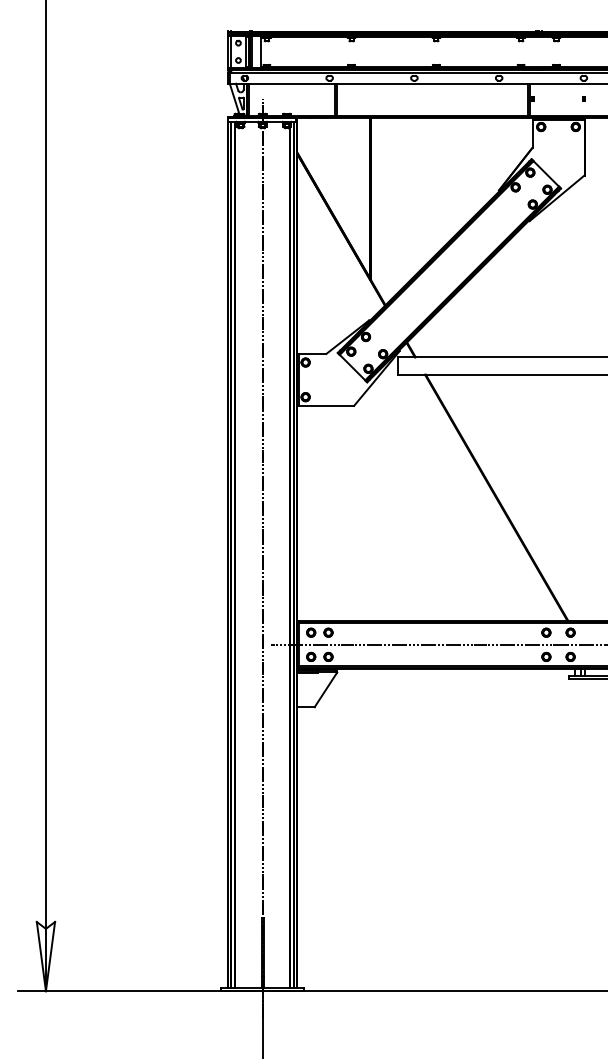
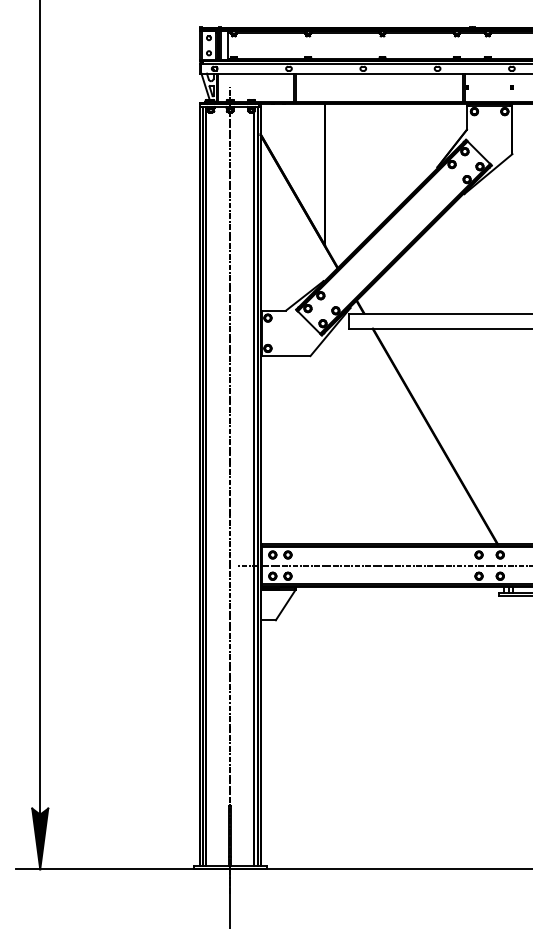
fill: (45, 956) -> (39, 838), added

